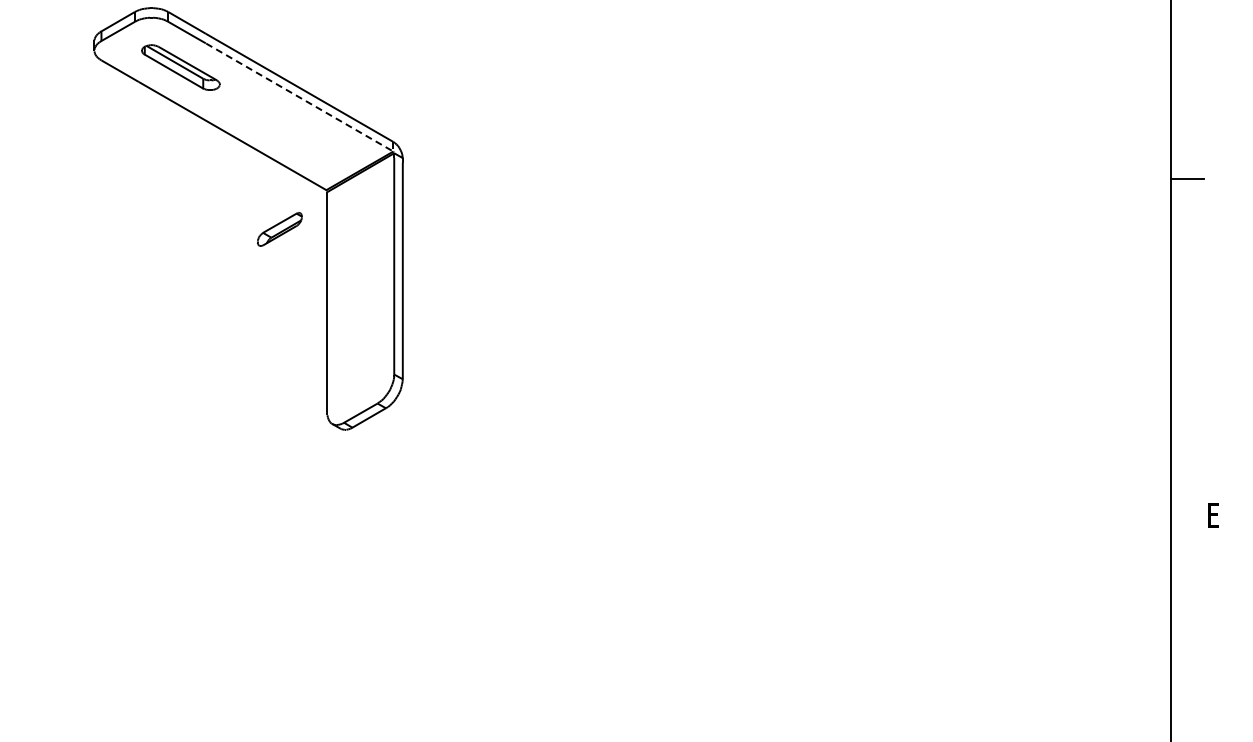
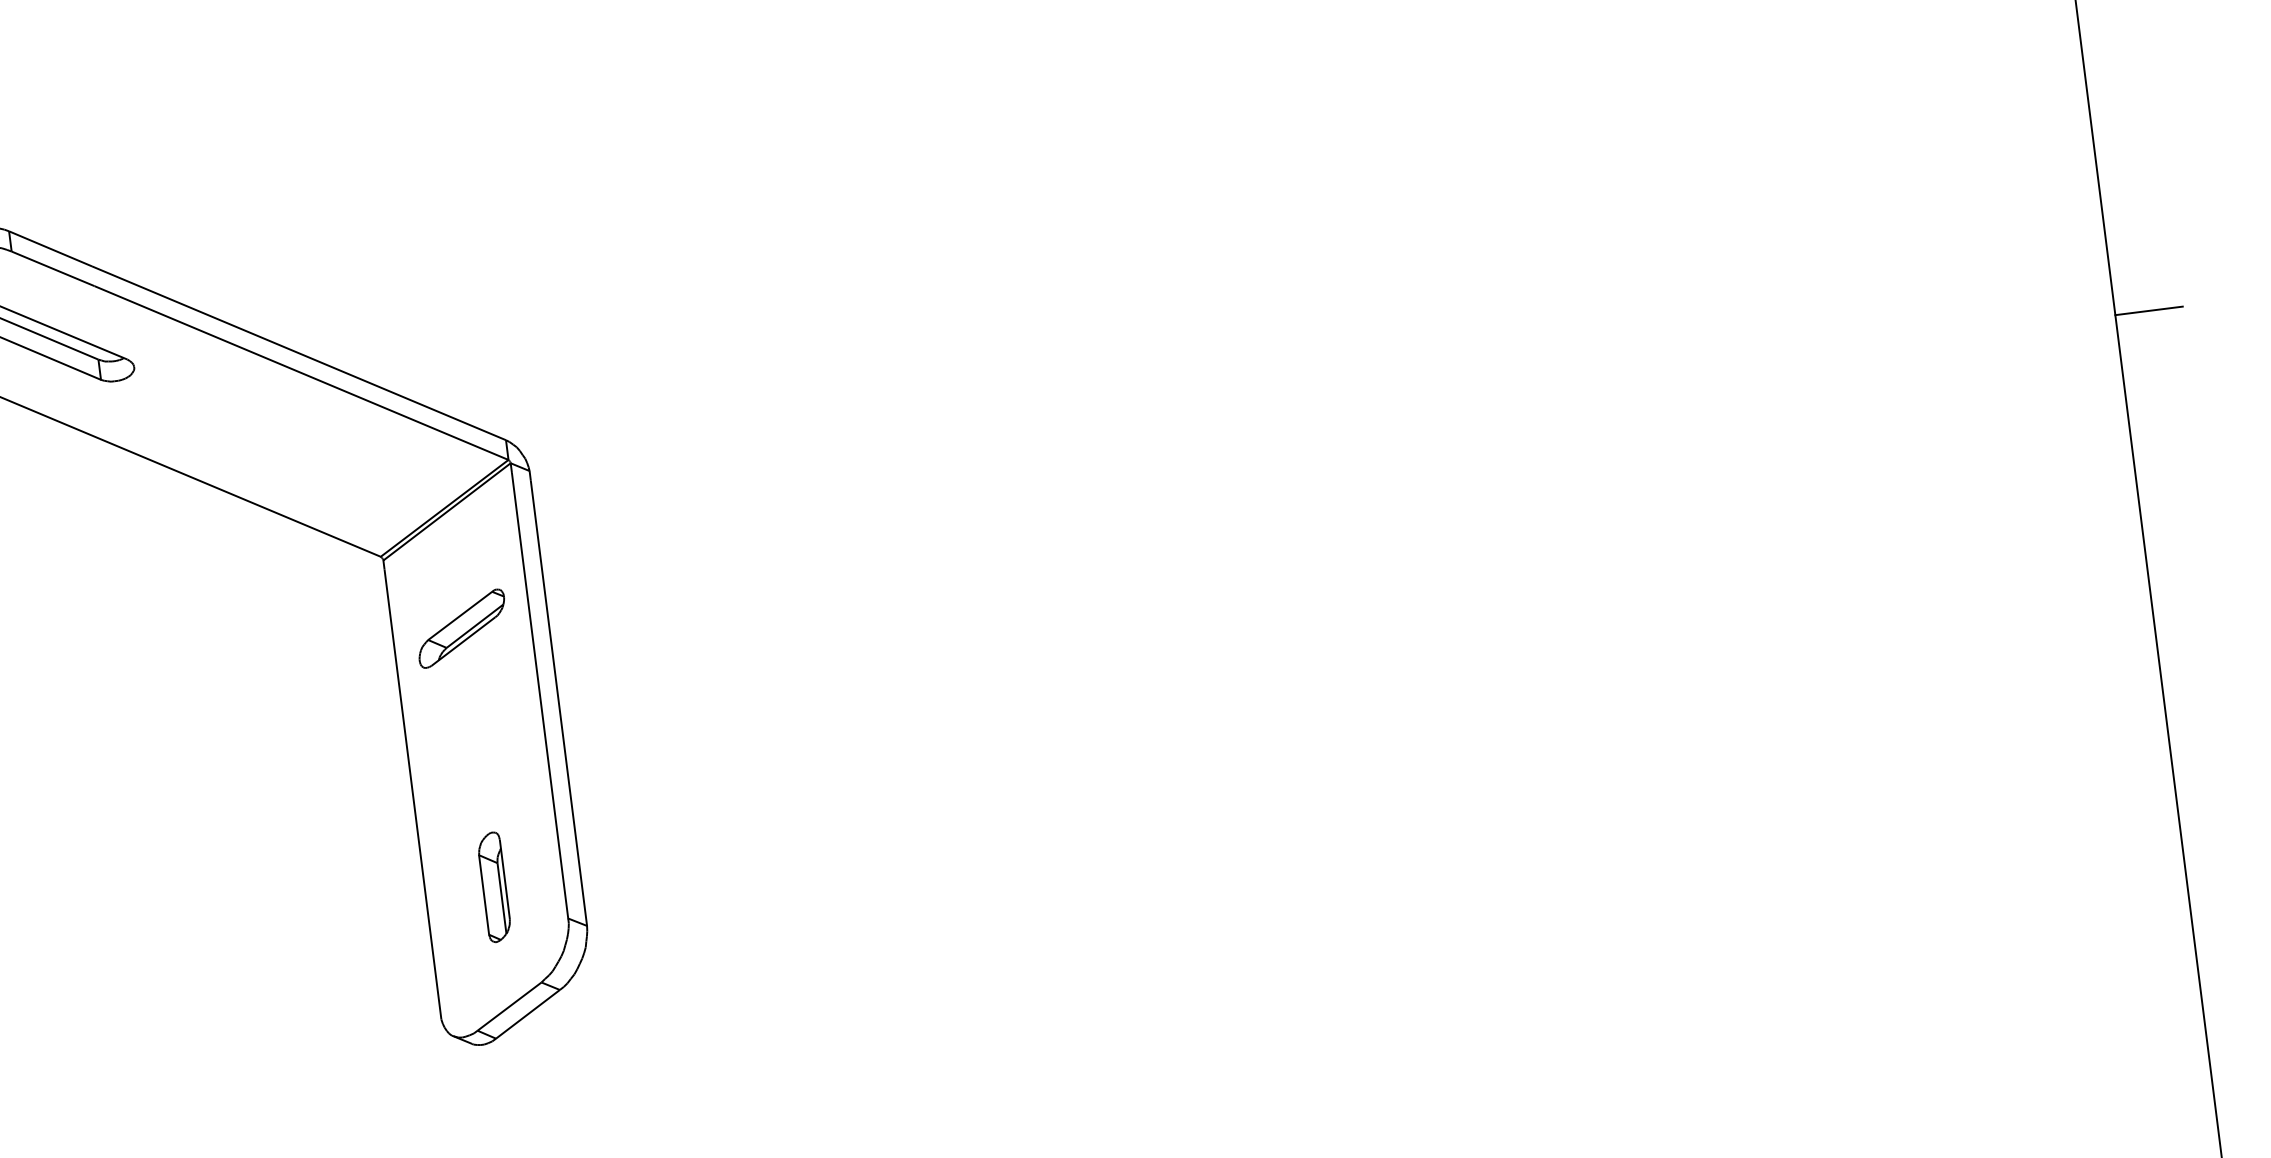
line: (304, 100) -> (312, 378), dashed -> solid
part: (279, 229) -> (461, 628), moved
part: (360, 355) -> (493, 888), added

